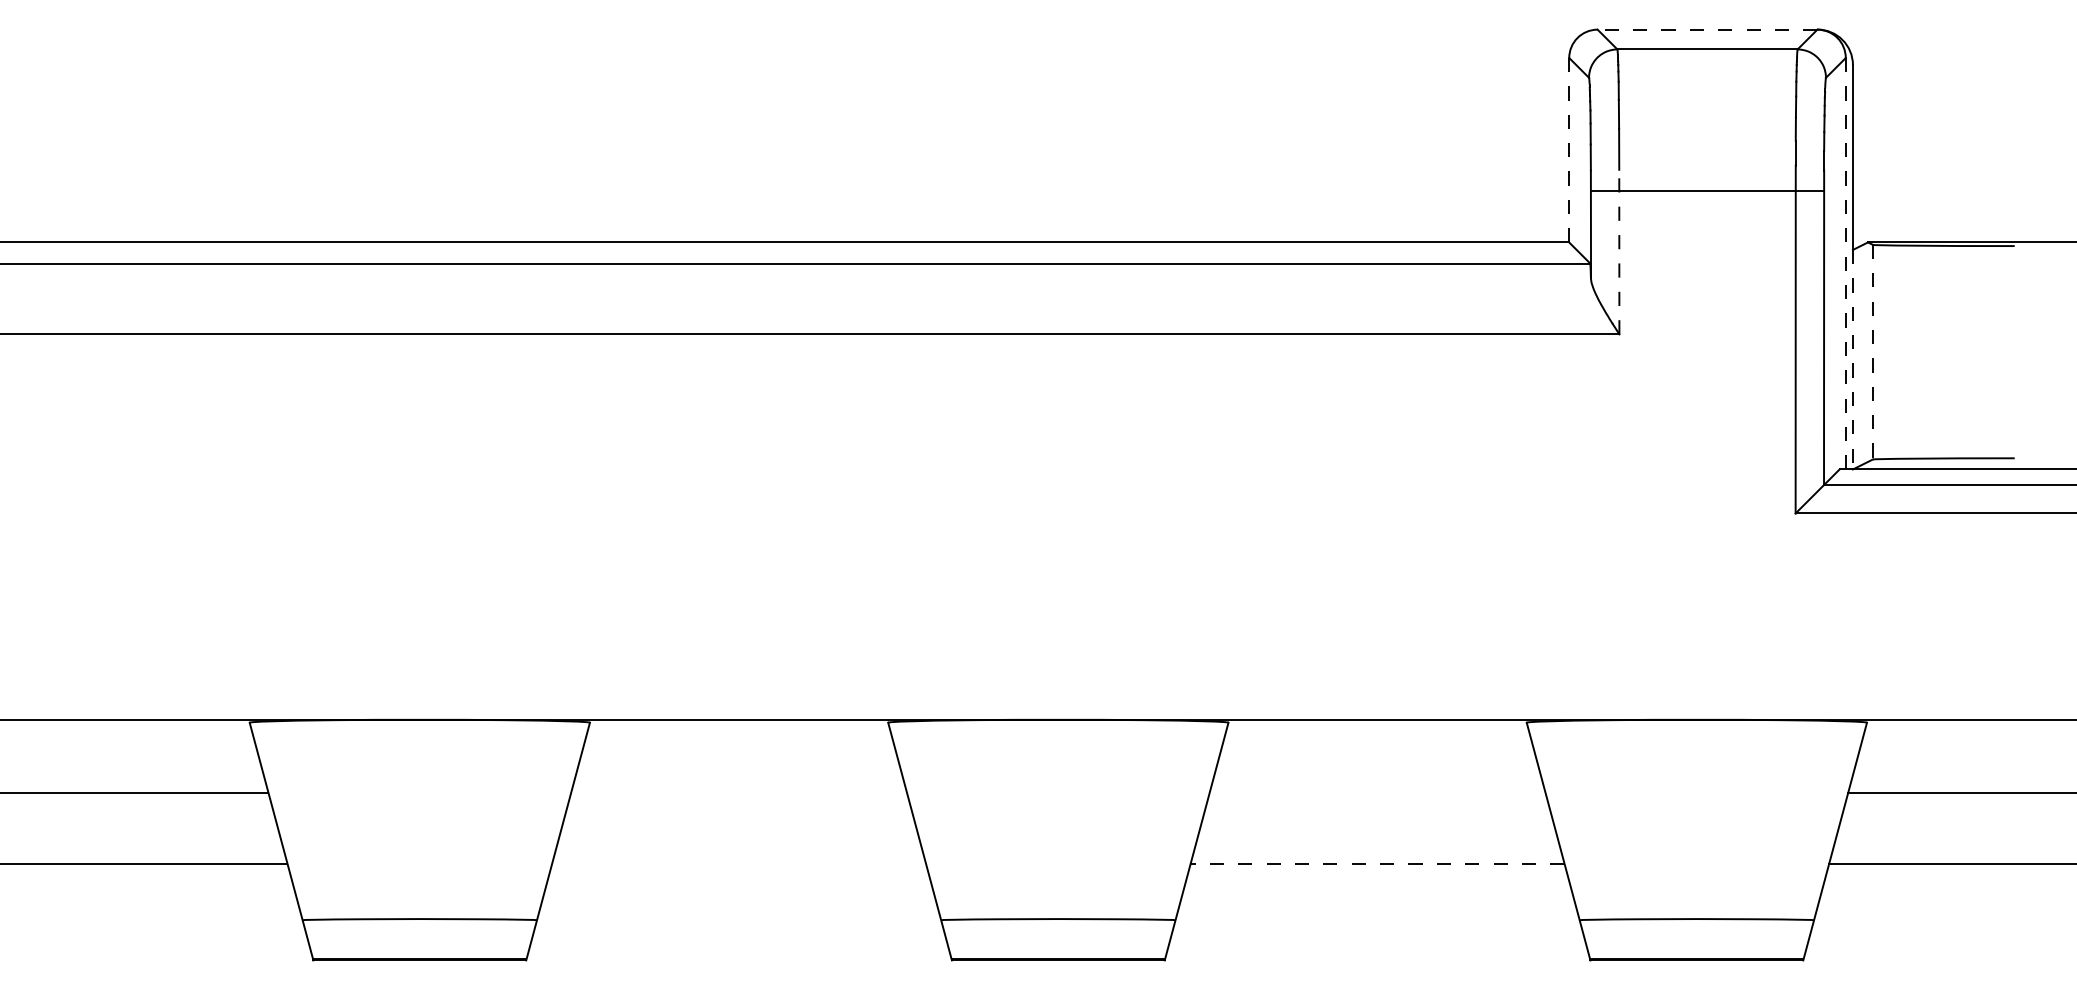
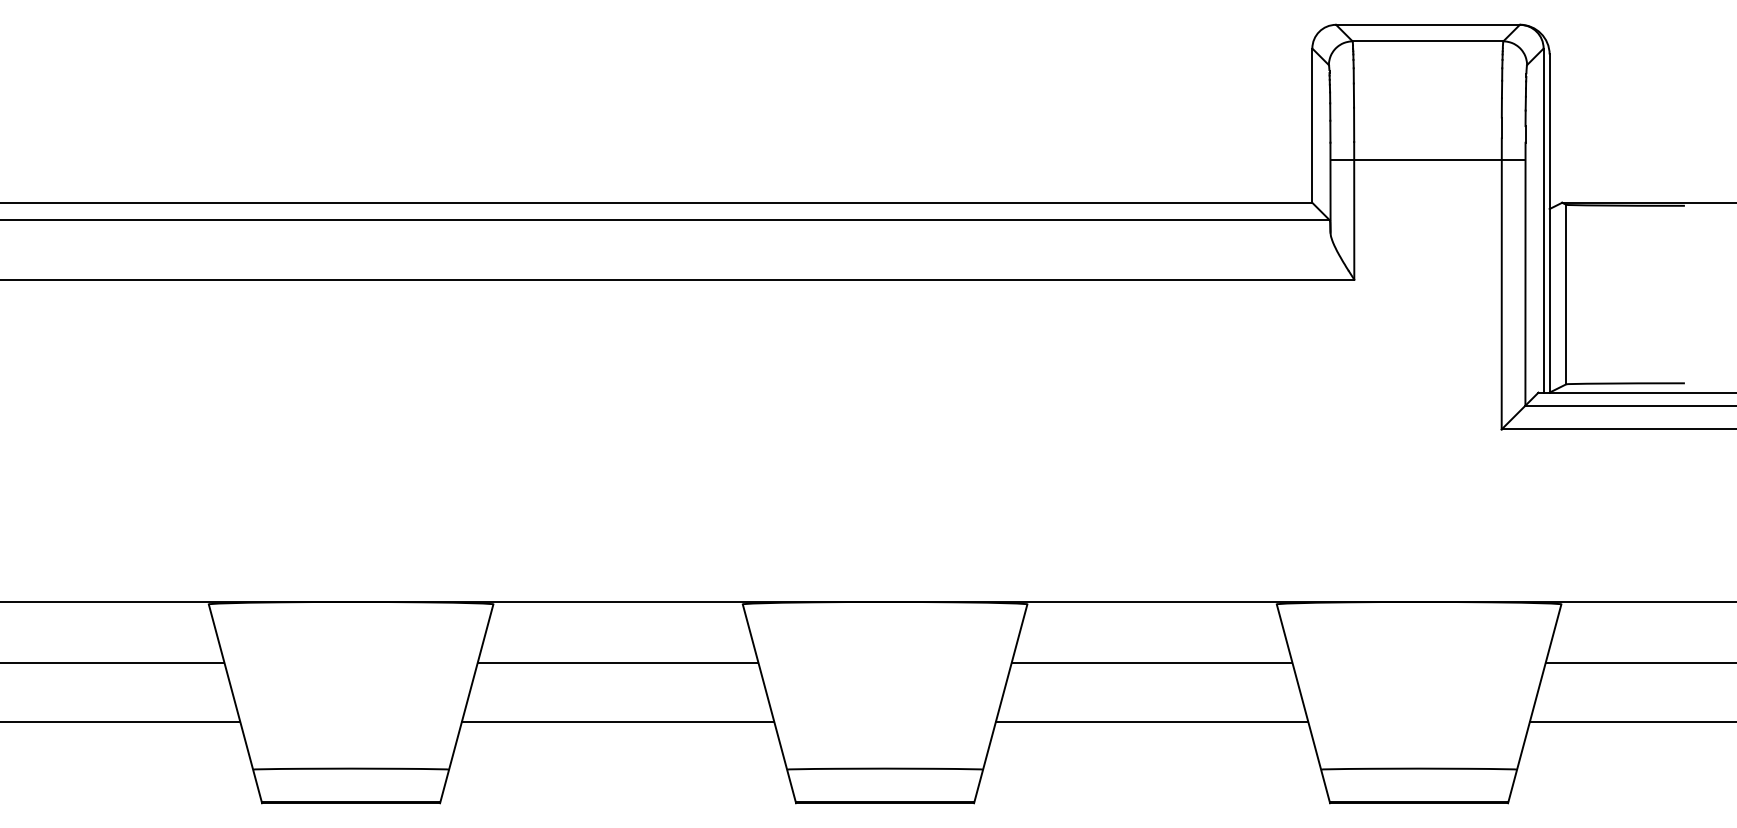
line: (1707, 29) -> (1427, 24), dashed -> solid
line: (1569, 150) -> (1312, 125), dashed -> solid
line: (1619, 251) -> (1354, 210), dashed -> solid
line: (1845, 263) -> (1543, 220), dashed -> solid
line: (1872, 352) -> (1565, 294), dashed -> solid
line: (1852, 359) -> (1549, 300), dashed -> solid
line: (738, 792) -> (617, 662), added
line: (1377, 792) -> (1152, 662), added
line: (738, 863) -> (617, 722), added
line: (1377, 863) -> (1152, 722), dashed -> solid

